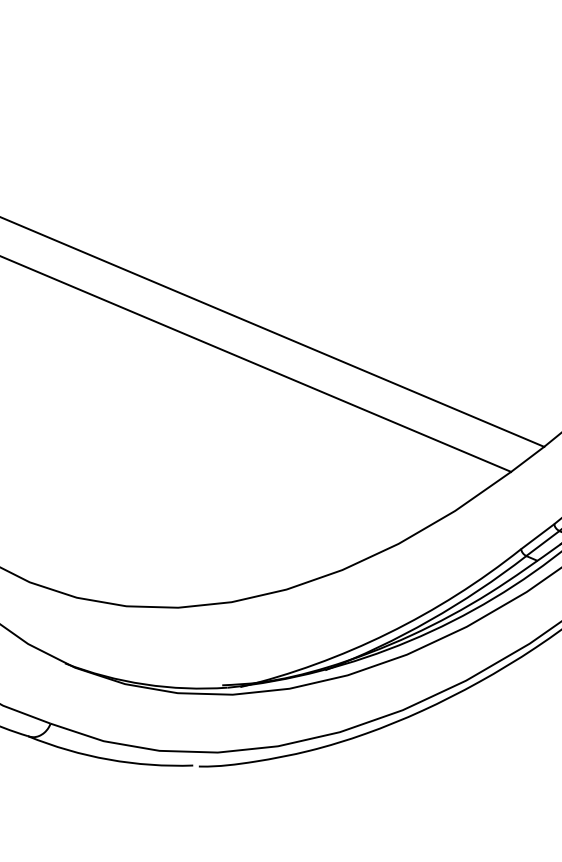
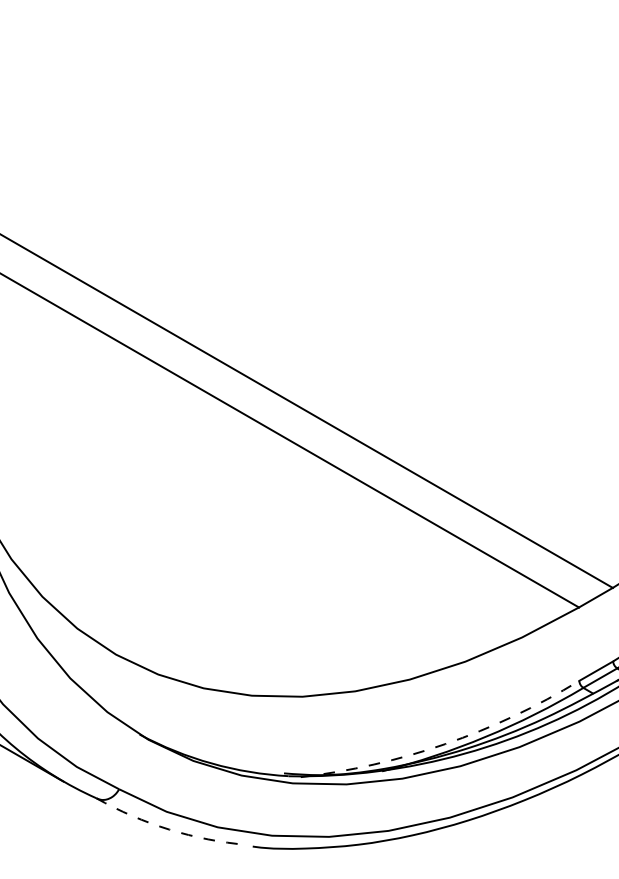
arc: (388, 633) -> (445, 744), solid -> dashed
arc: (108, 759) -> (169, 829), solid -> dashed

